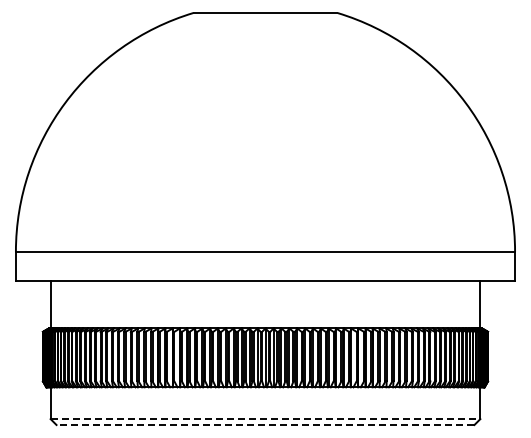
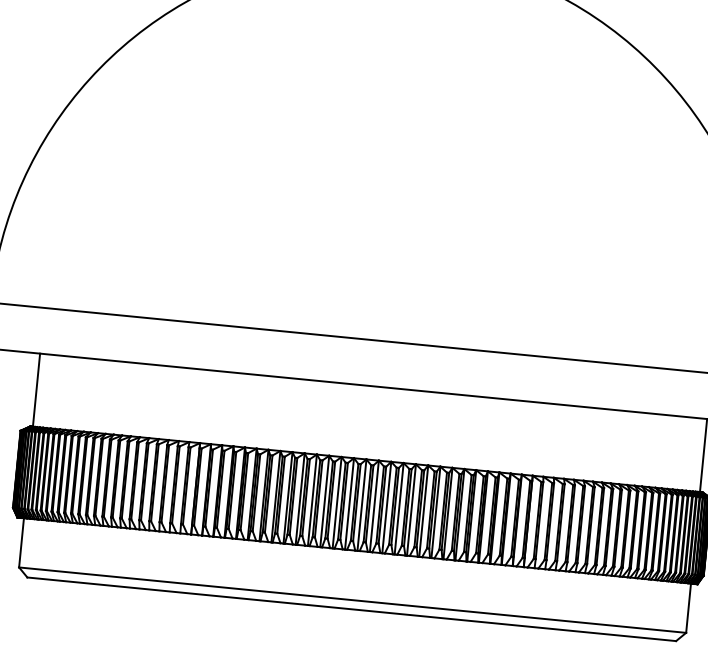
line: (265, 419) -> (352, 600), dashed -> solid
line: (265, 425) -> (351, 610), dashed -> solid

